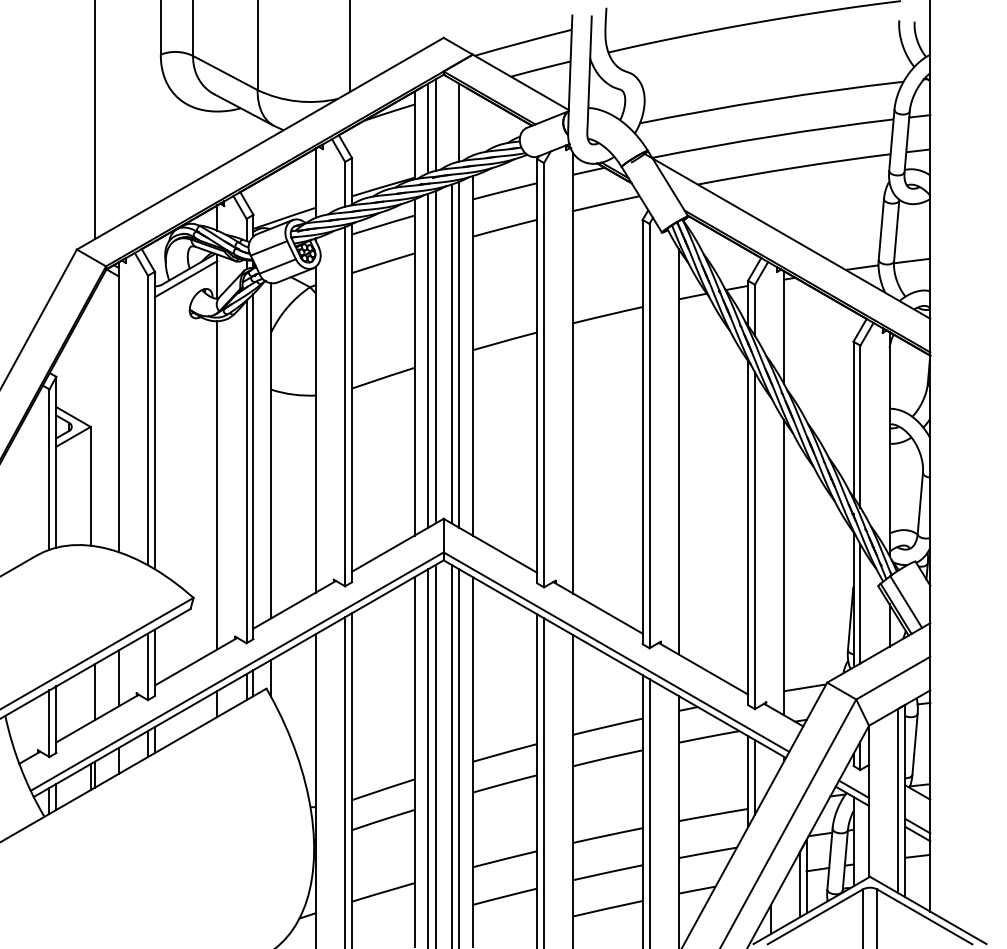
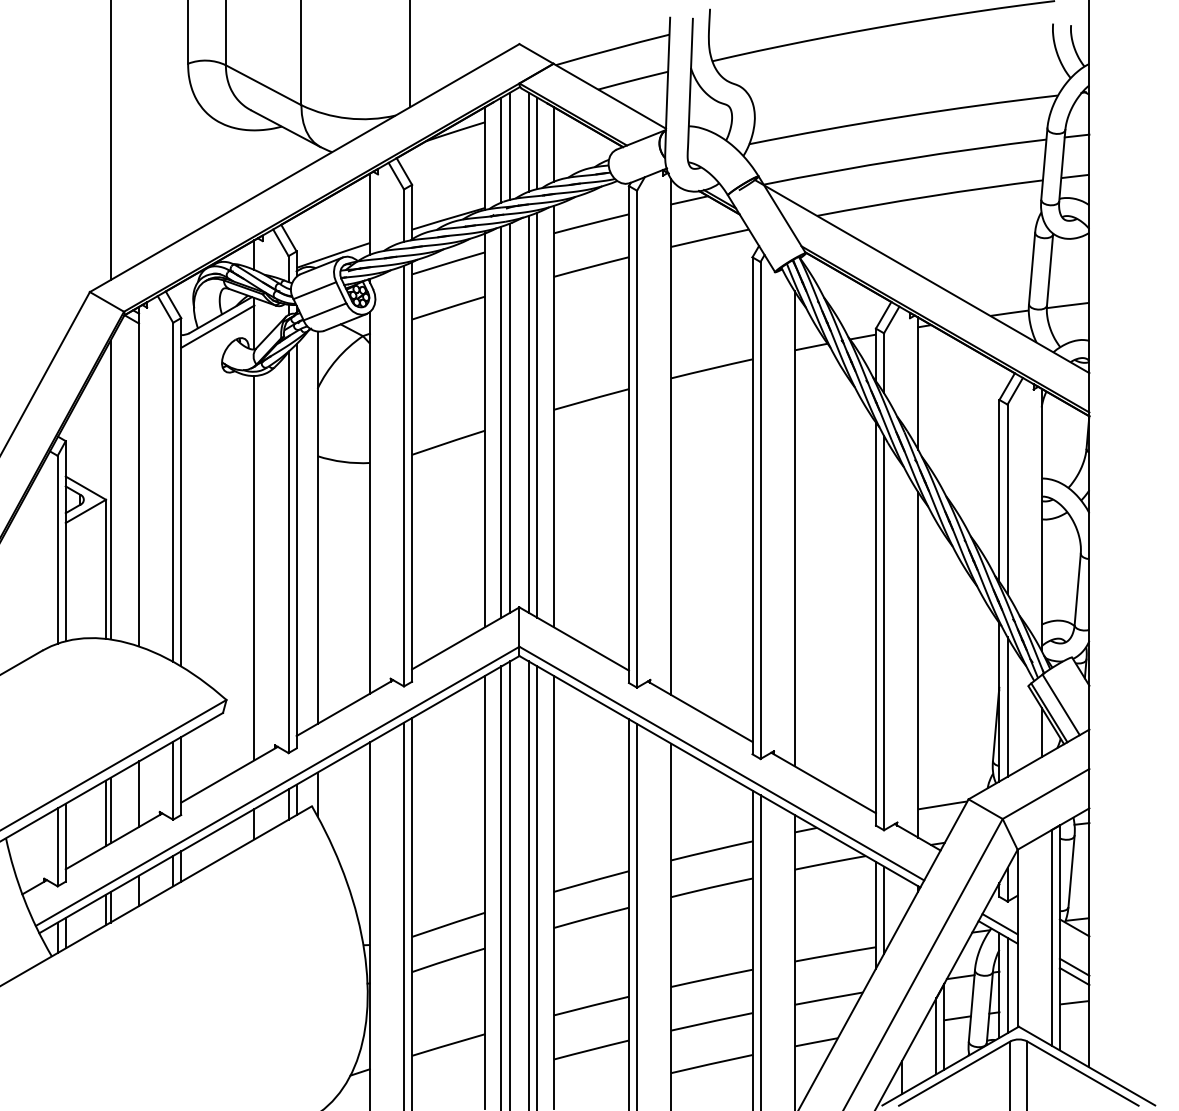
line: (451, 121) -> (528, 141), added
line: (472, 123) -> (553, 144), added
line: (94, 418) -> (110, 489), added
line: (91, 694) -> (106, 813), added
line: (860, 841) -> (1007, 985), added

